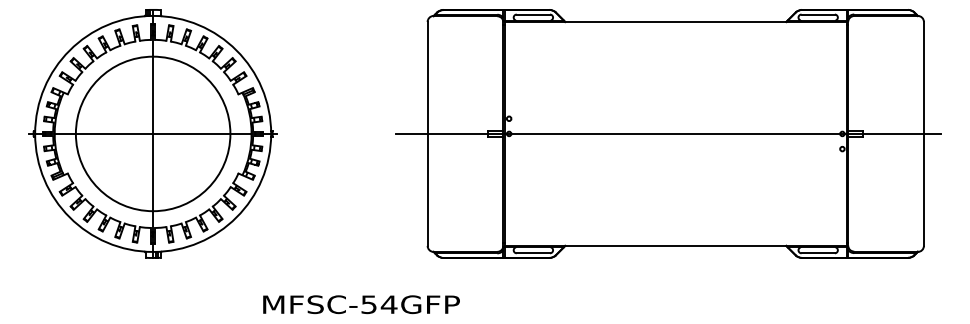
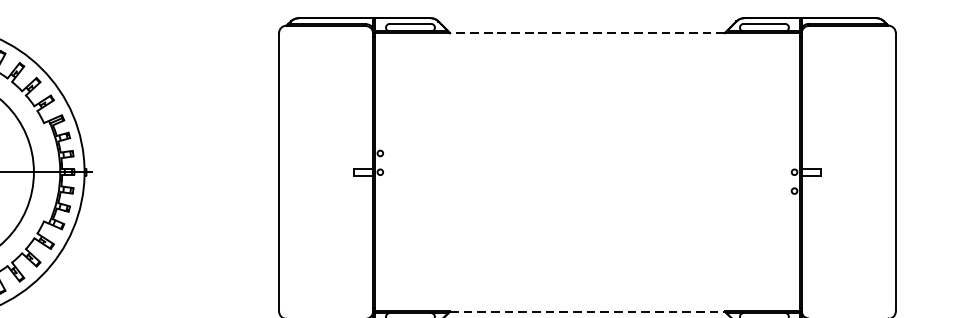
line: (675, 21) -> (587, 32), solid -> dashed
line: (667, 133) -> (577, 171), removed
line: (675, 246) -> (587, 312), solid -> dashed

